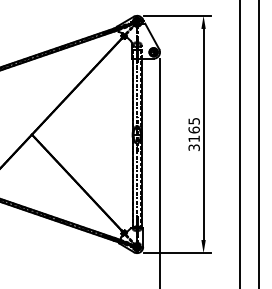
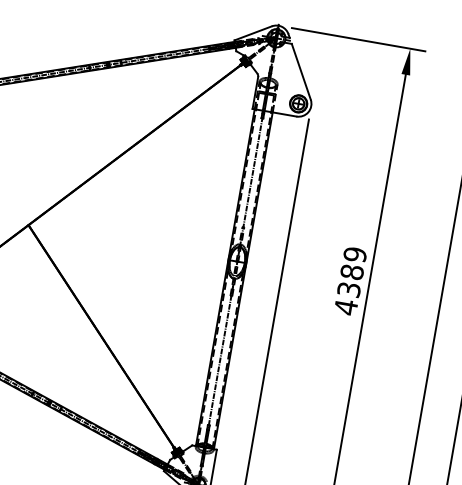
text: (193, 134) -> (349, 280), 3165 -> 4389

